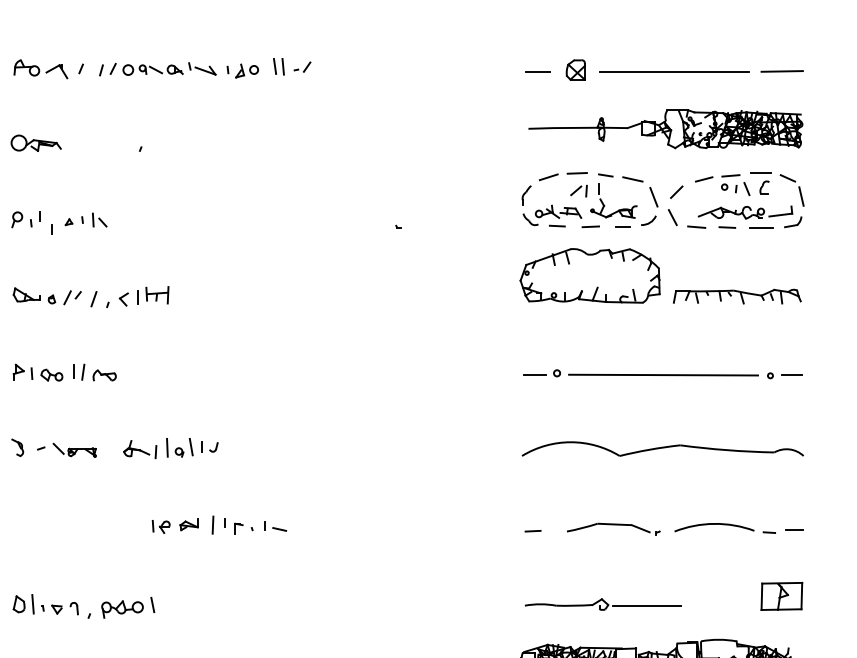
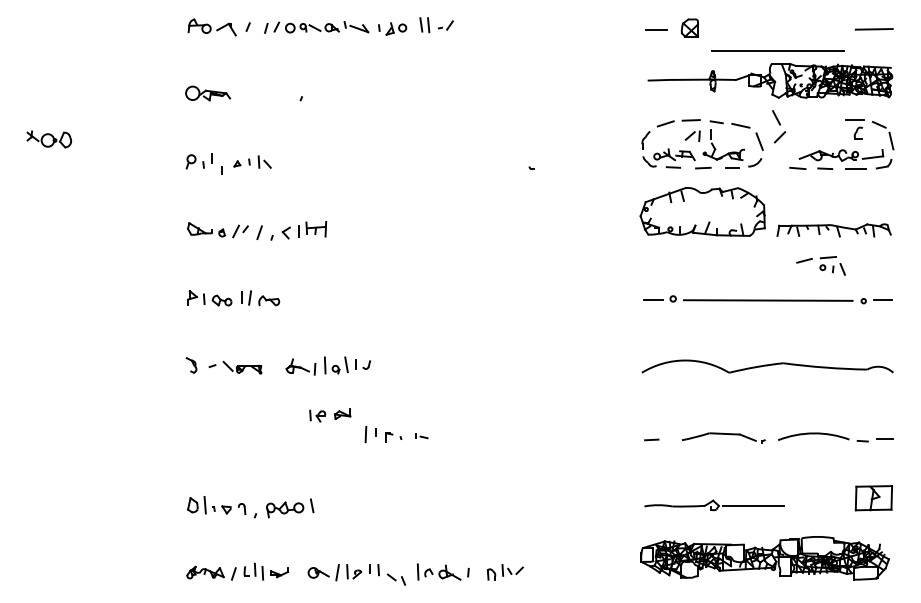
line: (673, 71) -> (777, 50), moved
part: (722, 184) -> (820, 265), moved
line: (672, 217) -> (776, 117), moved
part: (175, 526) -> (330, 415), moved
part: (275, 526) -> (421, 435), size x0.6

